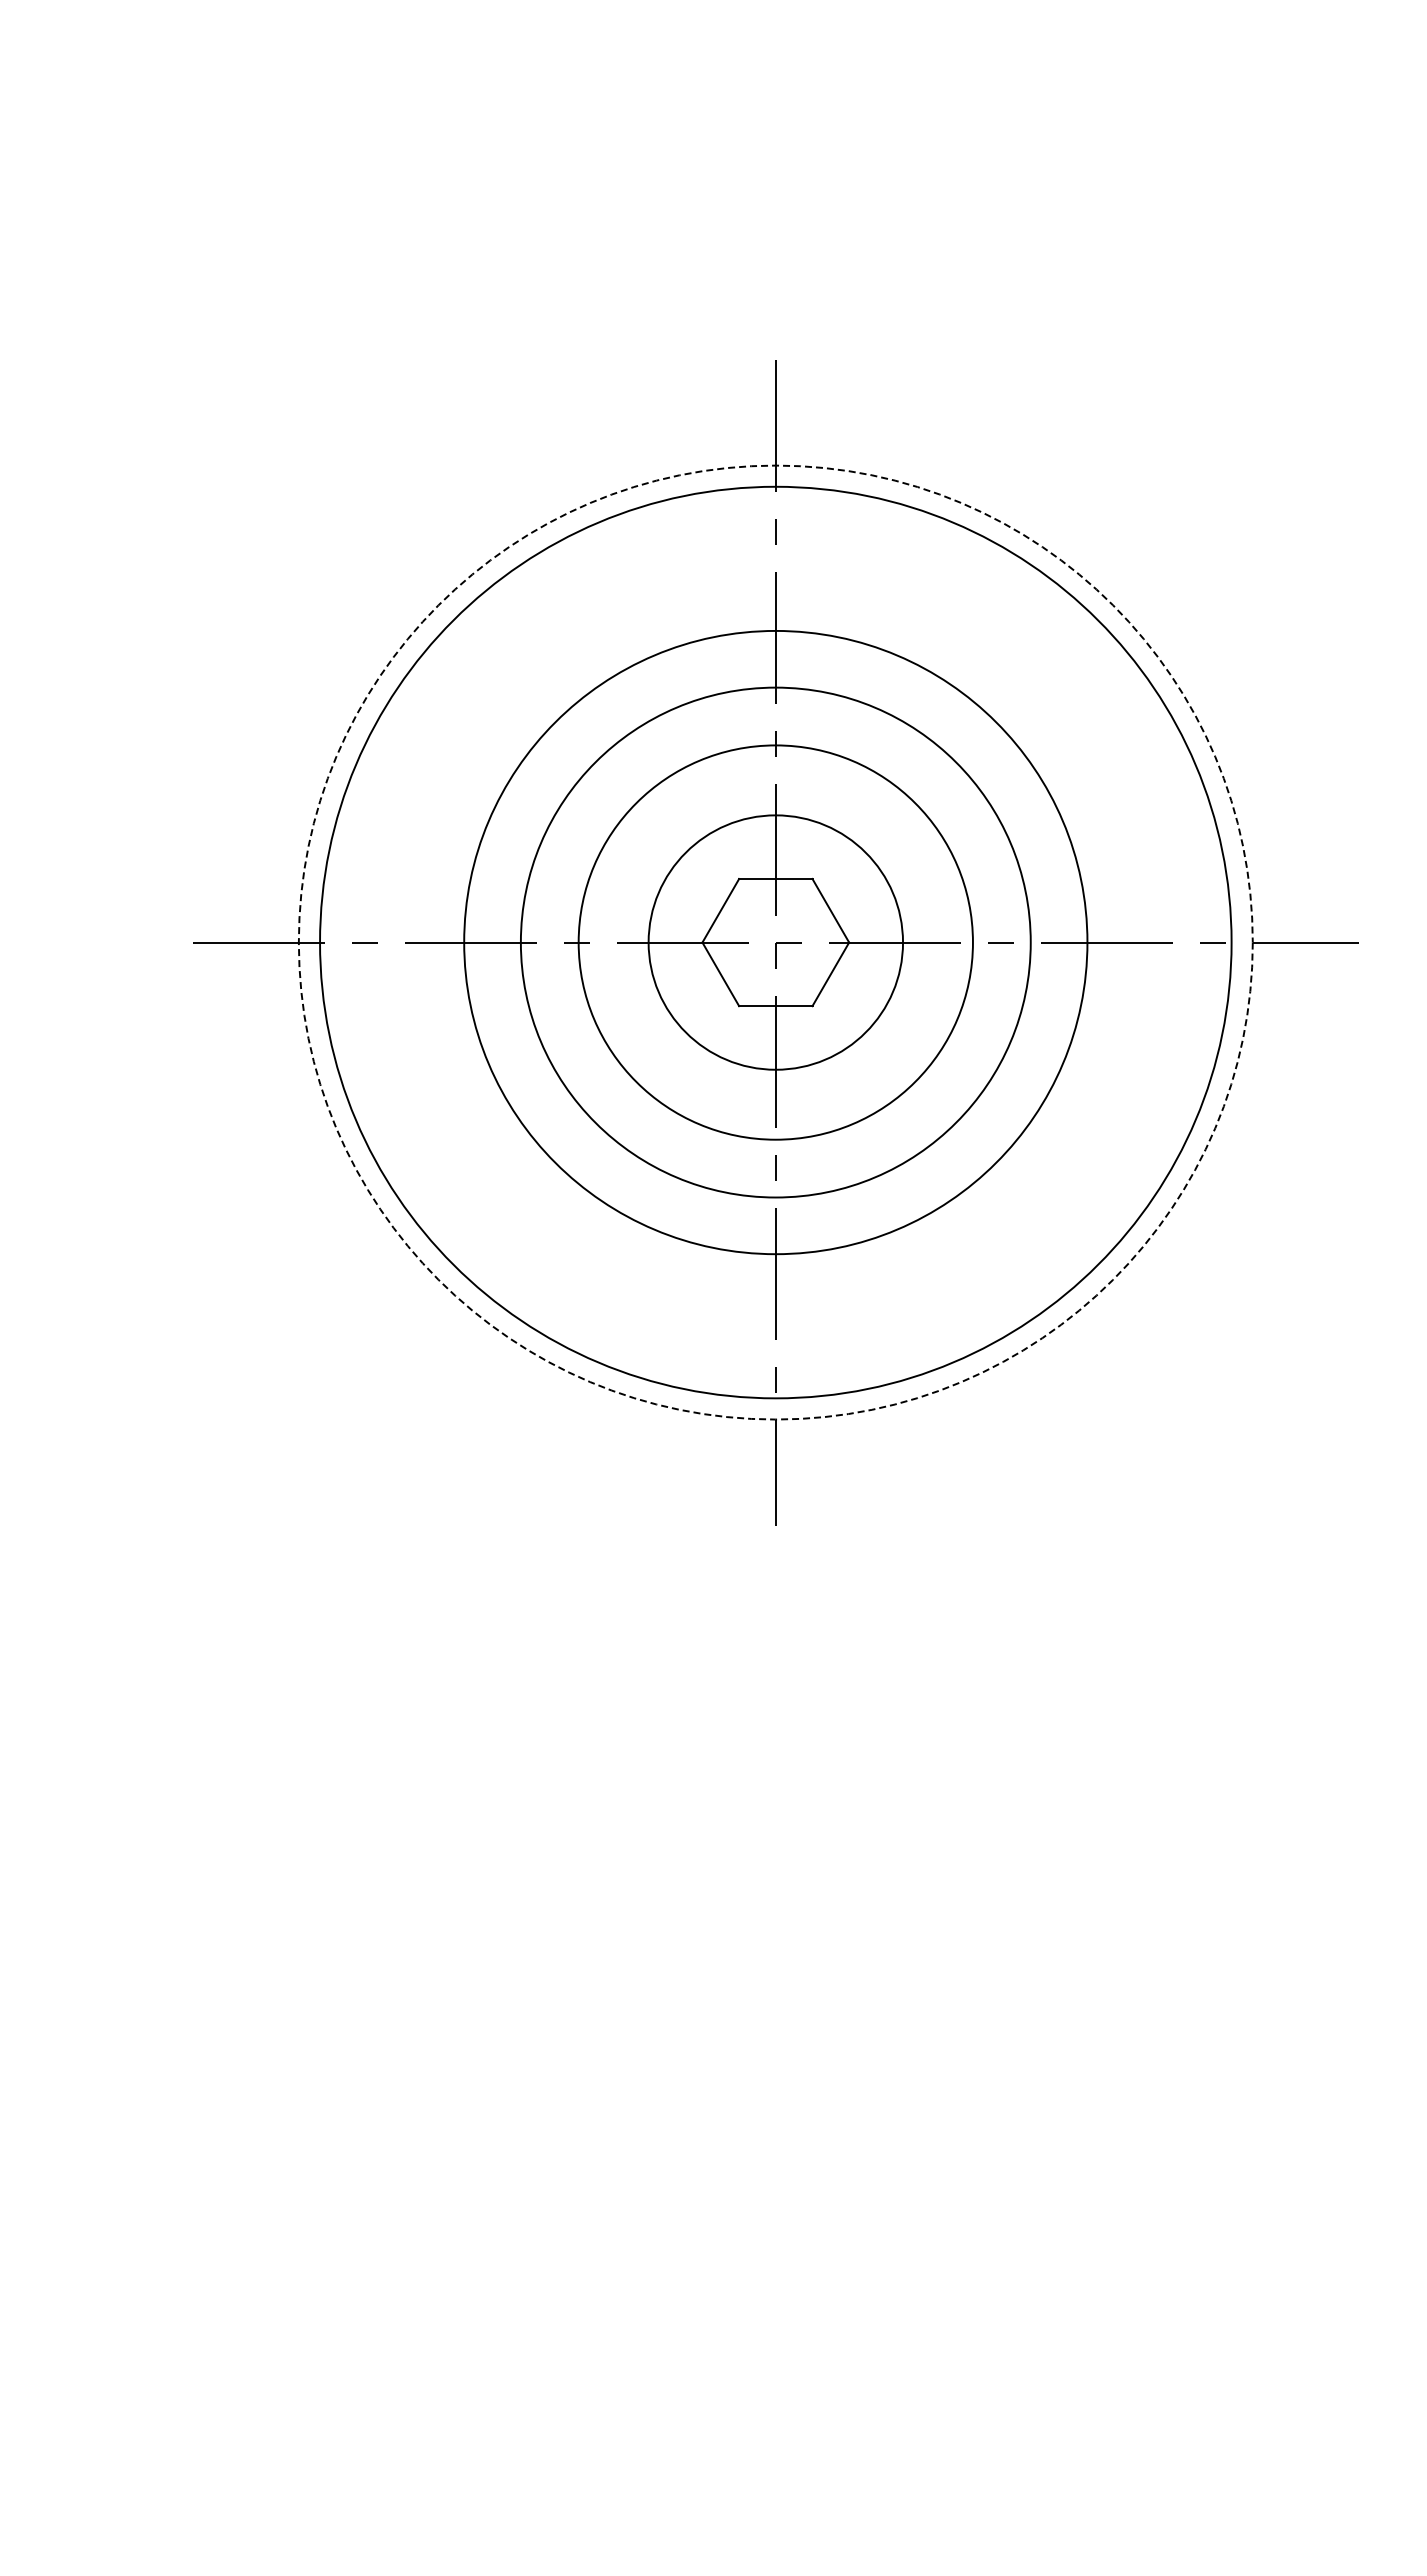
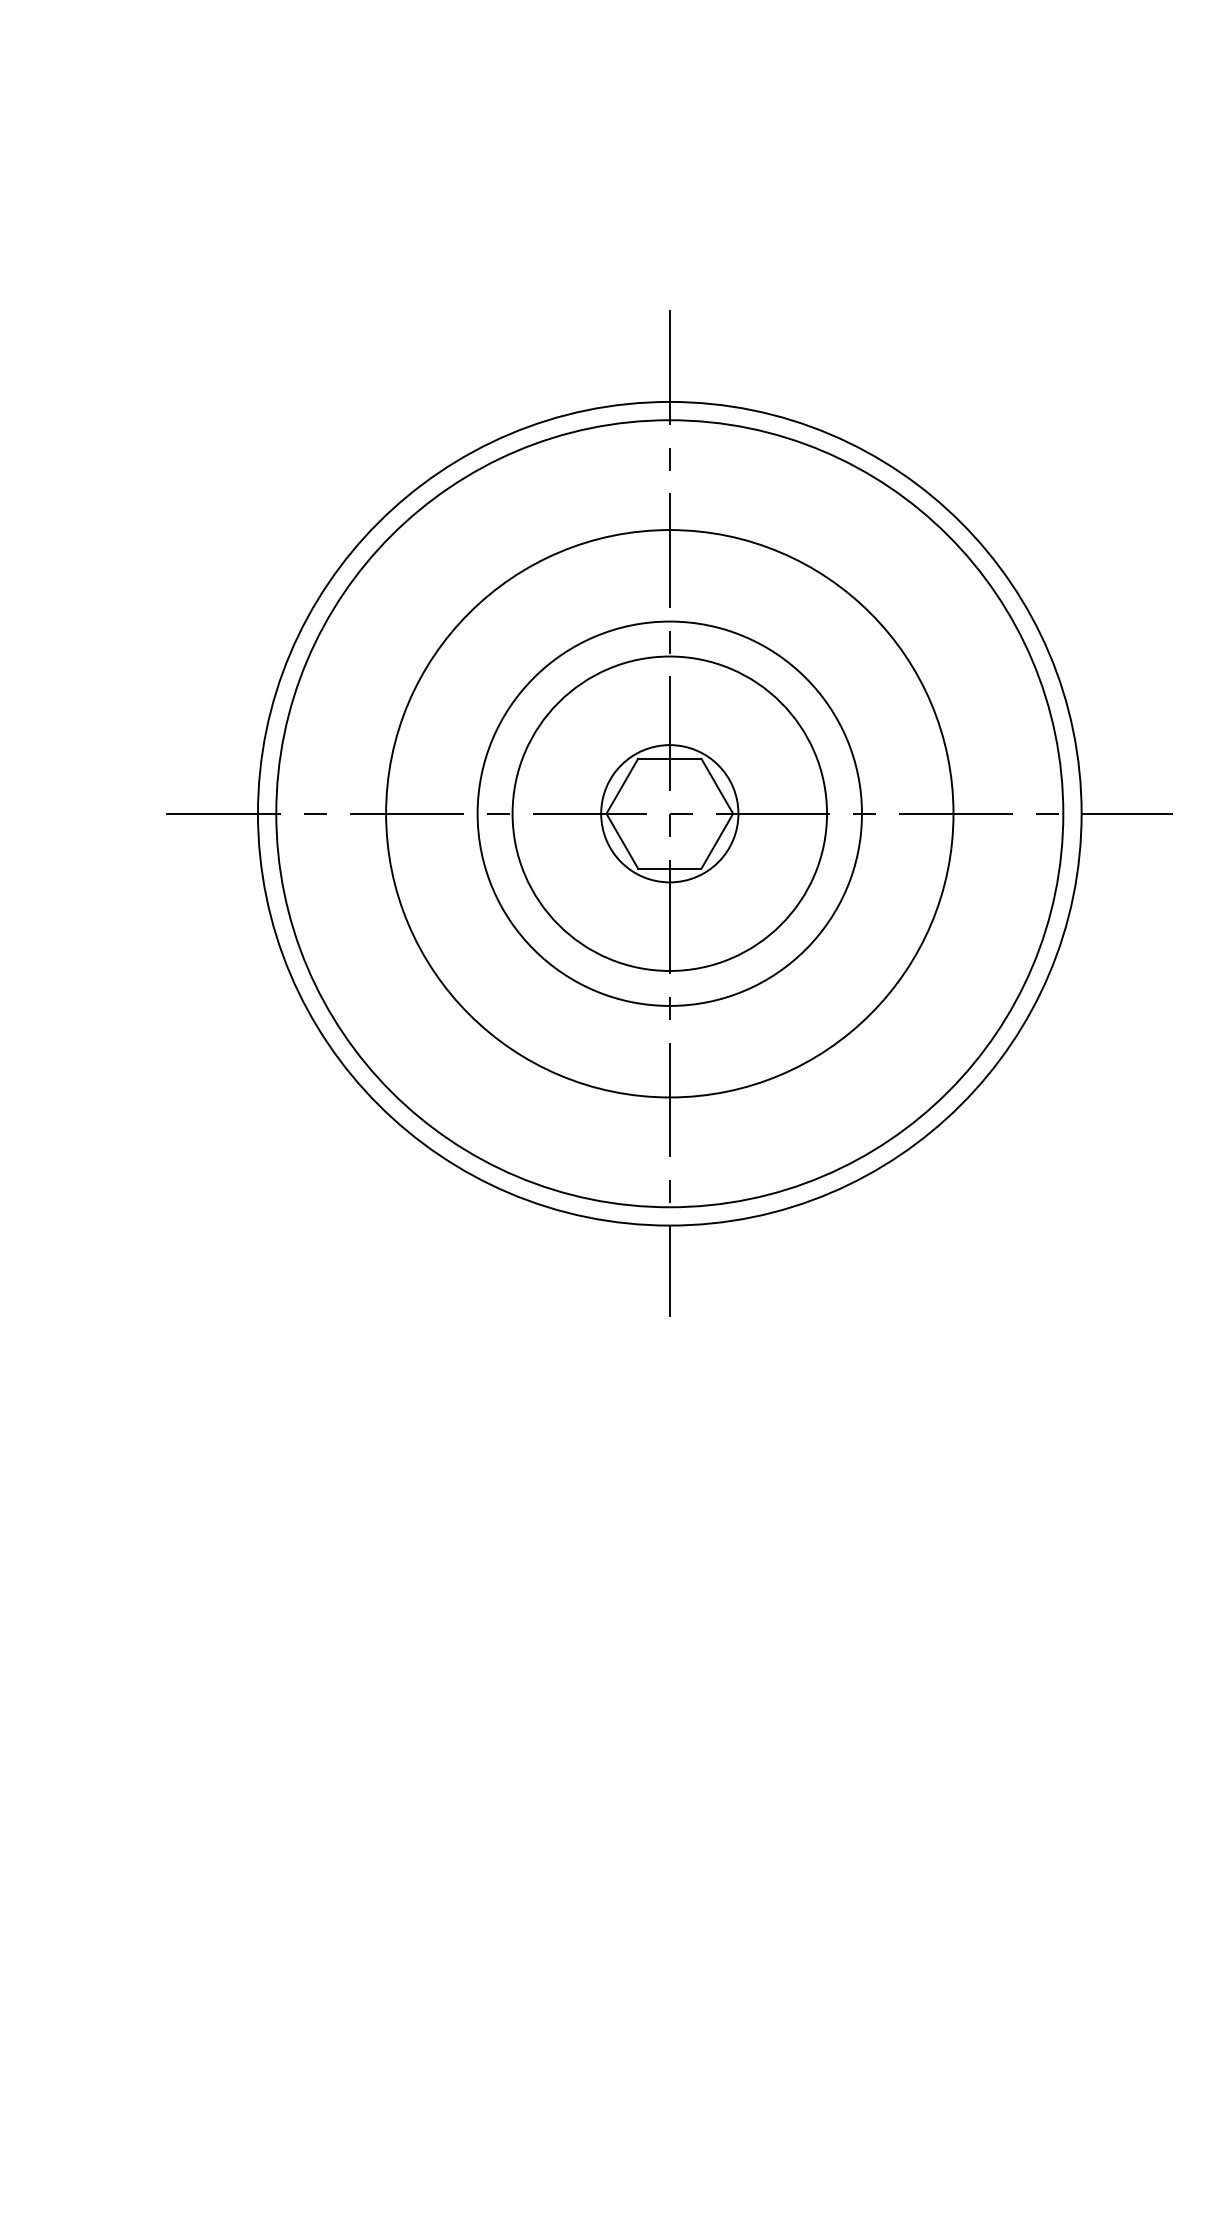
circle: (775, 942) -> (669, 813), dashed -> solid
circle: (775, 942) -> (669, 813), size x0.62
circle: (775, 942) -> (669, 813), size x0.71
circle: (775, 942) -> (669, 813), size x0.71
circle: (775, 942) -> (669, 813), size x1.67

